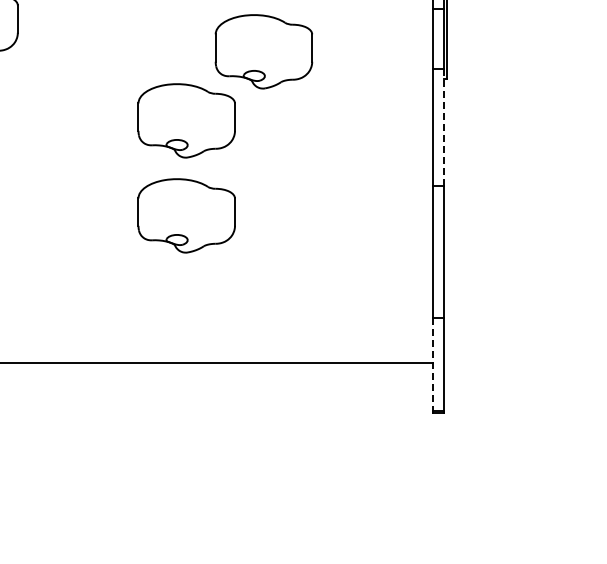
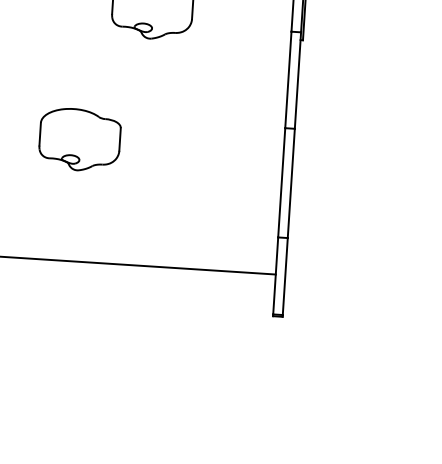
part: (186, 120) -> (84, 60), removed
line: (444, 127) -> (298, 80), dashed -> solid
line: (432, 364) -> (275, 276), dashed -> solid

